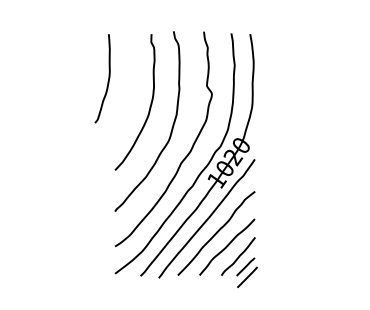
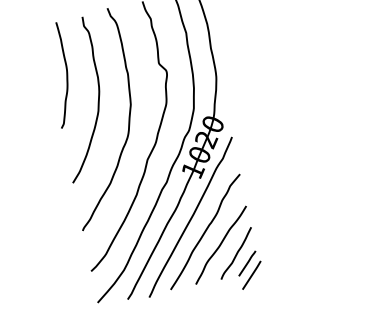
curve: (107, 81) -> (65, 77), moved

